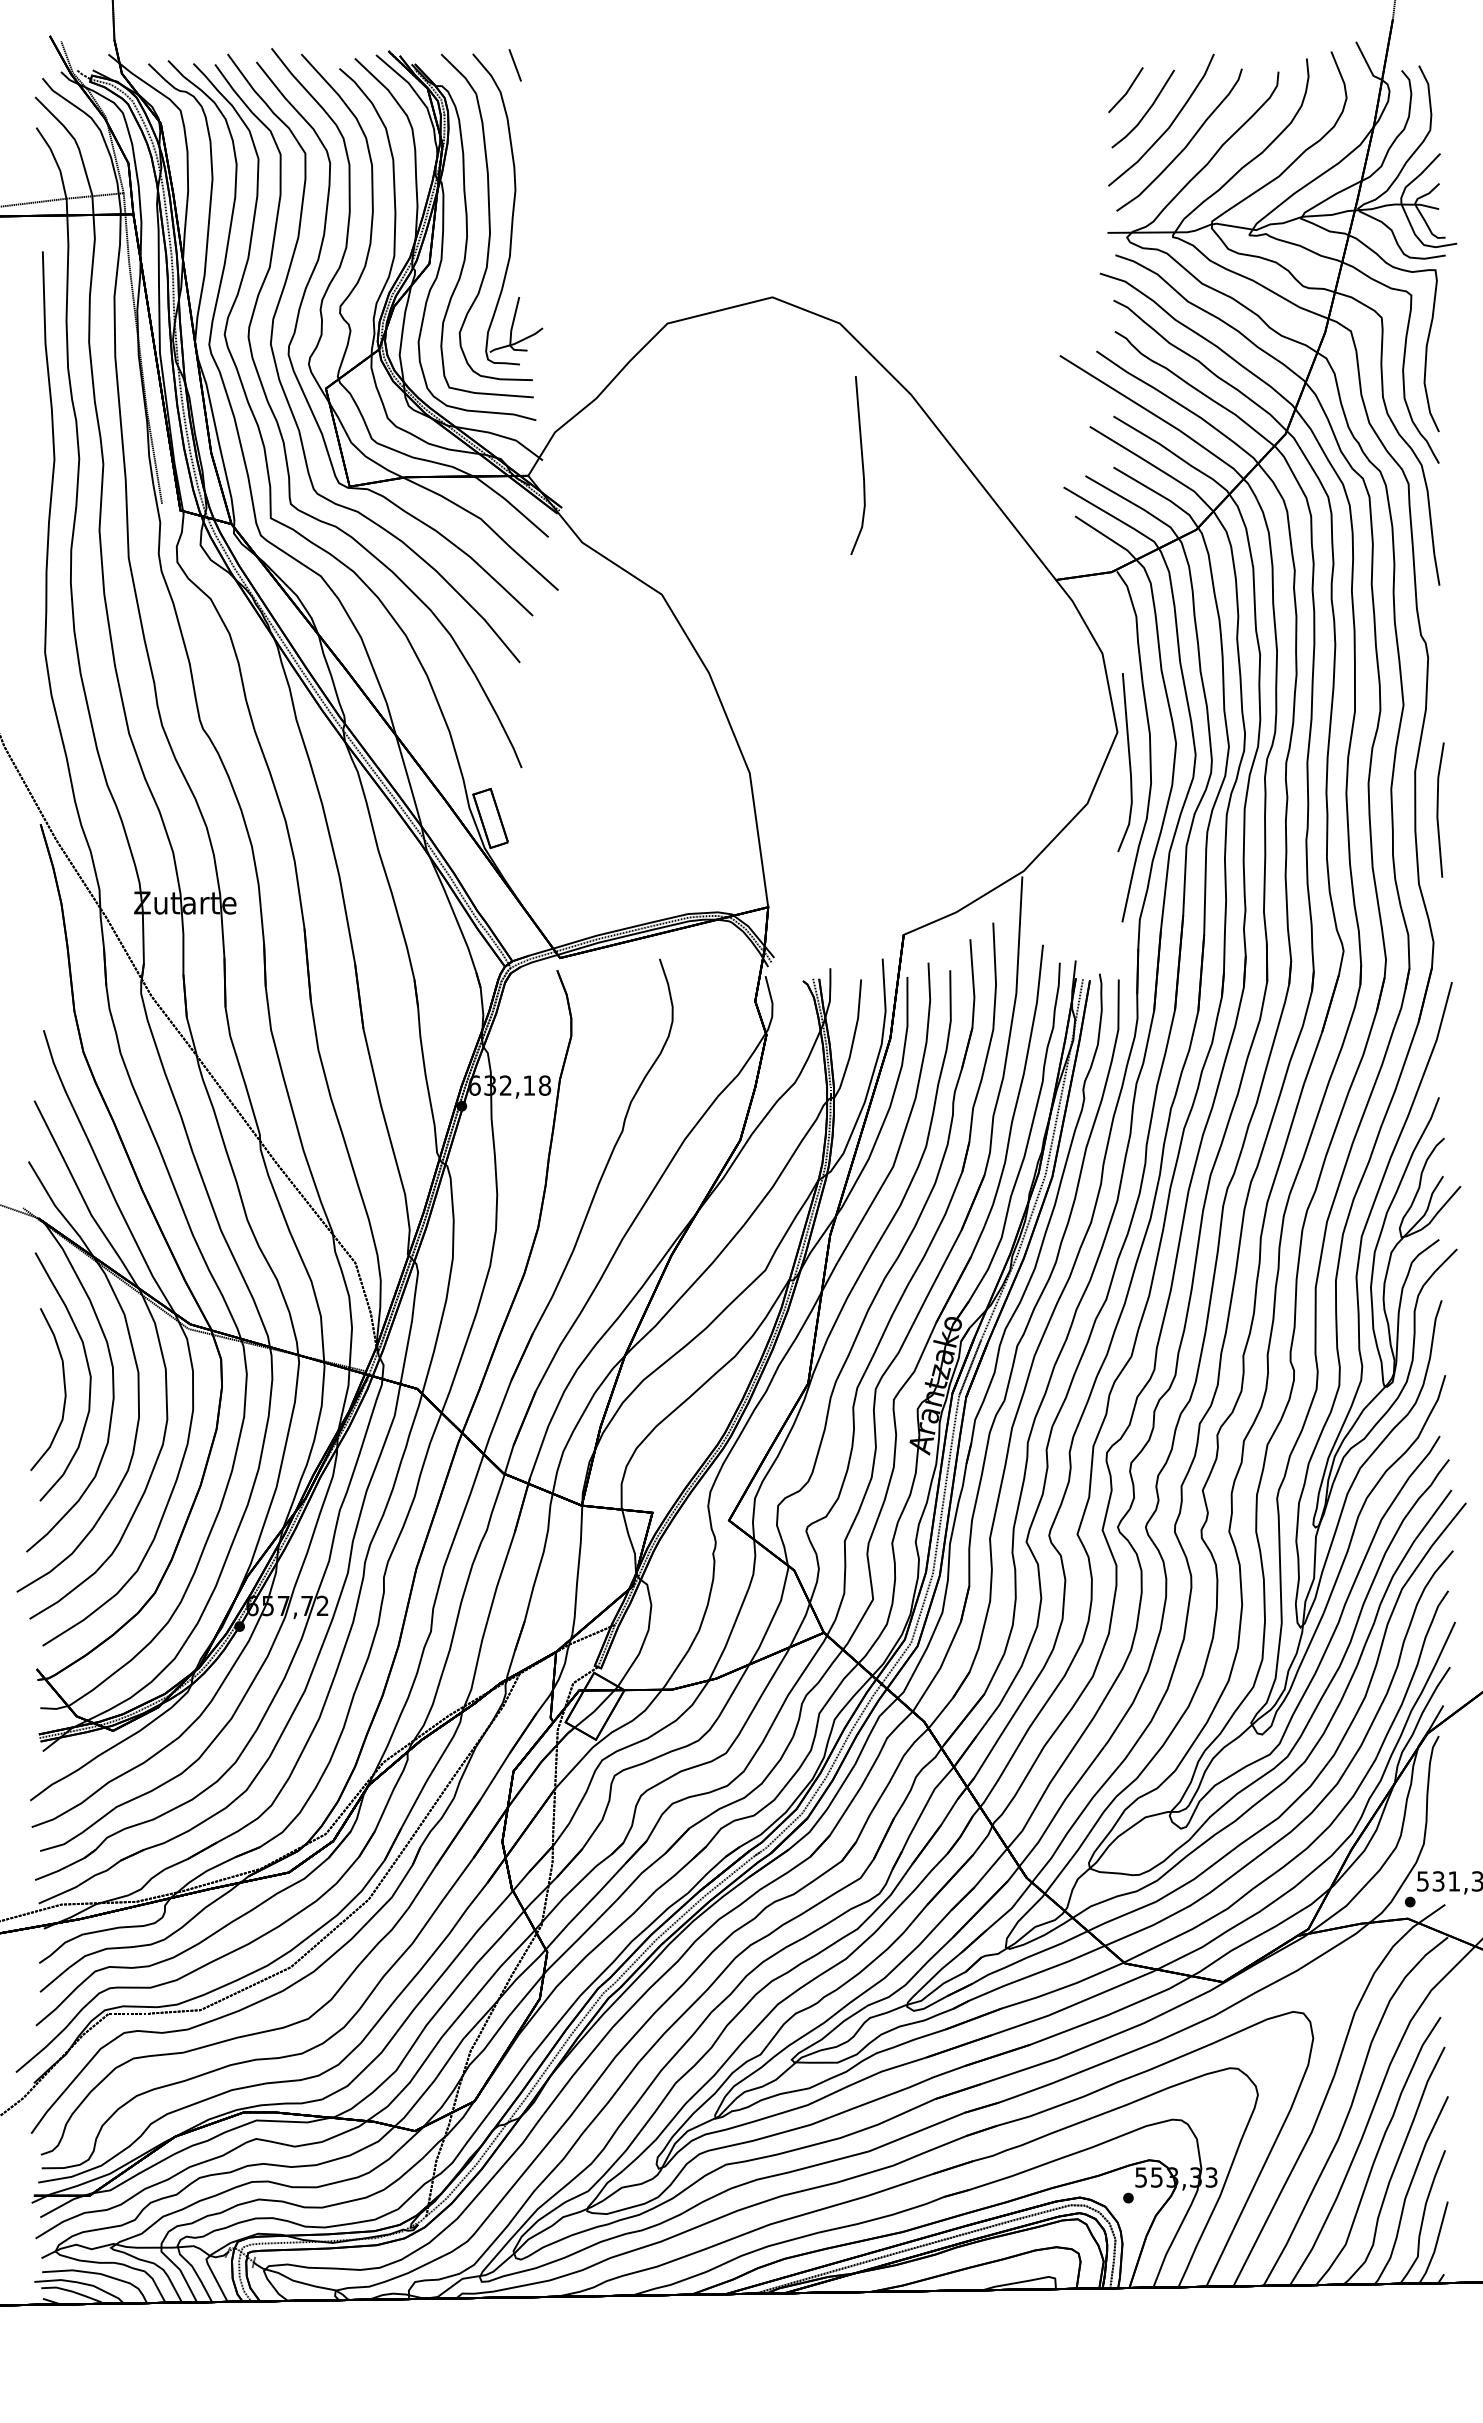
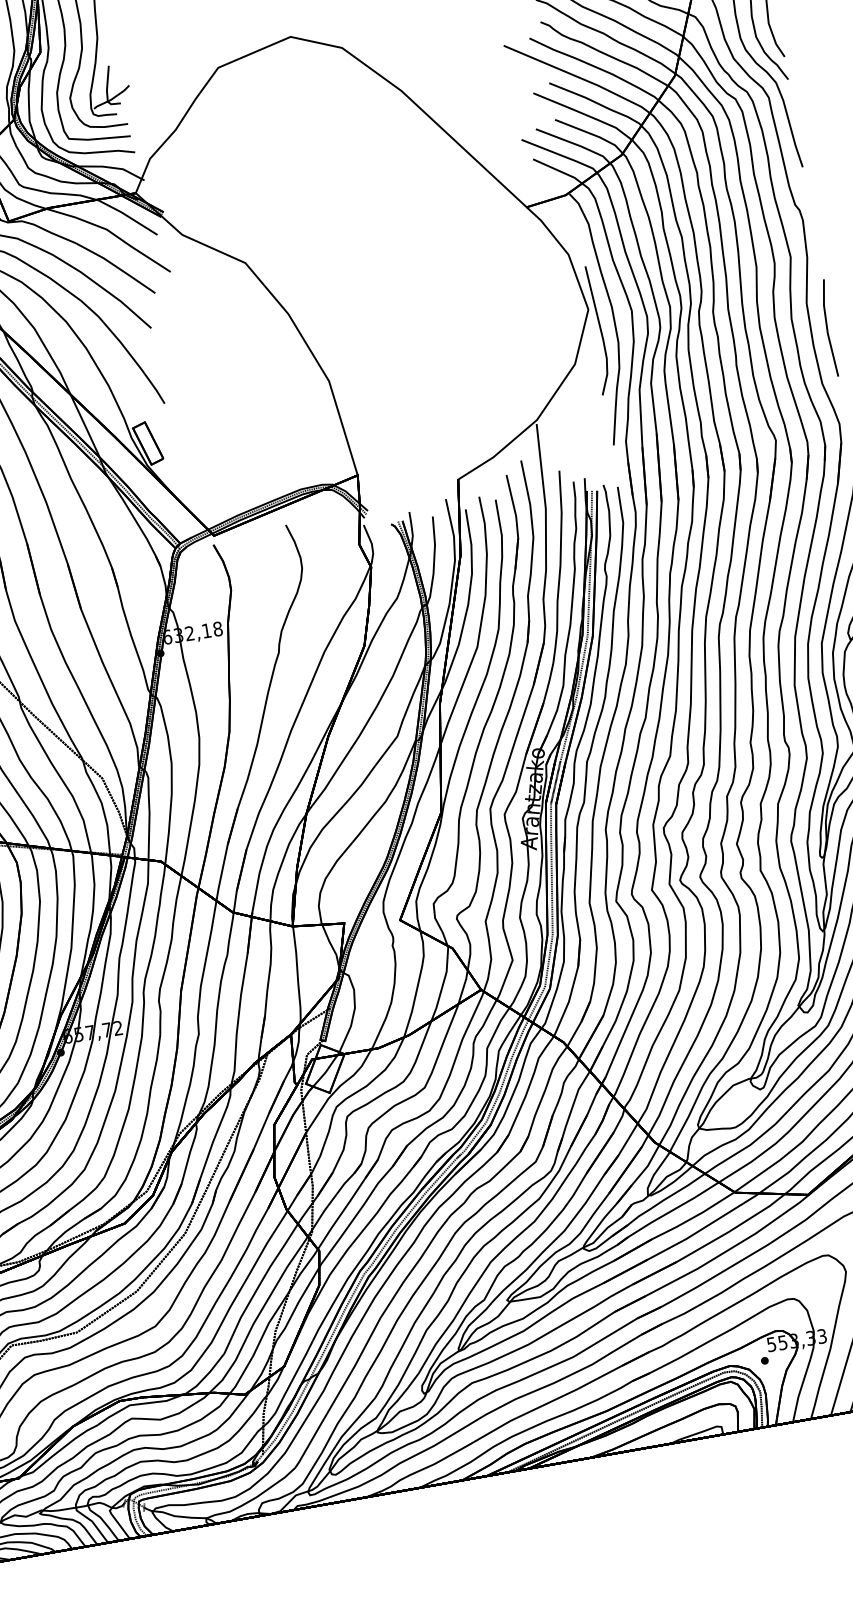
part: (857, 465) -> (371, 147), removed

